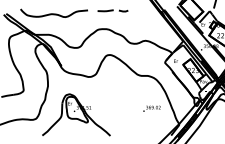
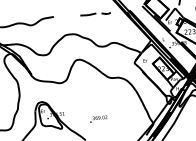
part: (112, 10) -> (95, 13), moved
text: (151, 108) -> (98, 118), moved

